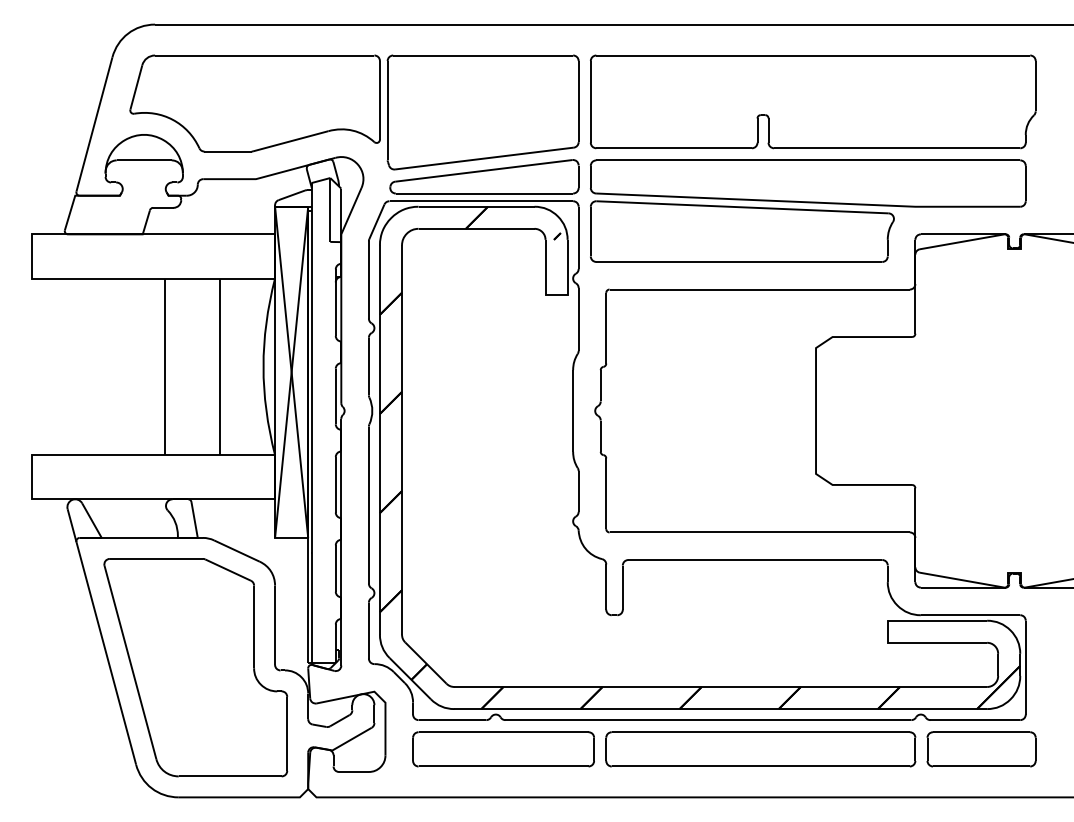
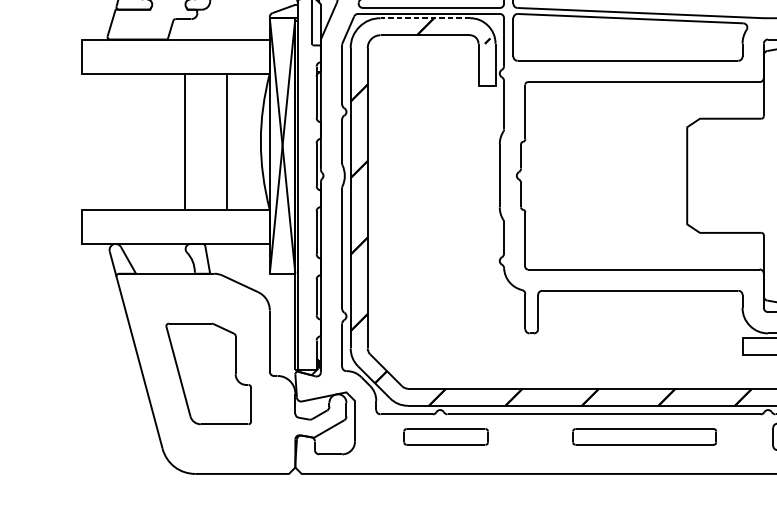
line: (476, 206) -> (425, 18), solid -> dashed
part: (195, 667) -> (208, 373), size x0.6
part: (503, 749) -> (446, 436), size x0.6
part: (760, 749) -> (644, 436), size x0.6

